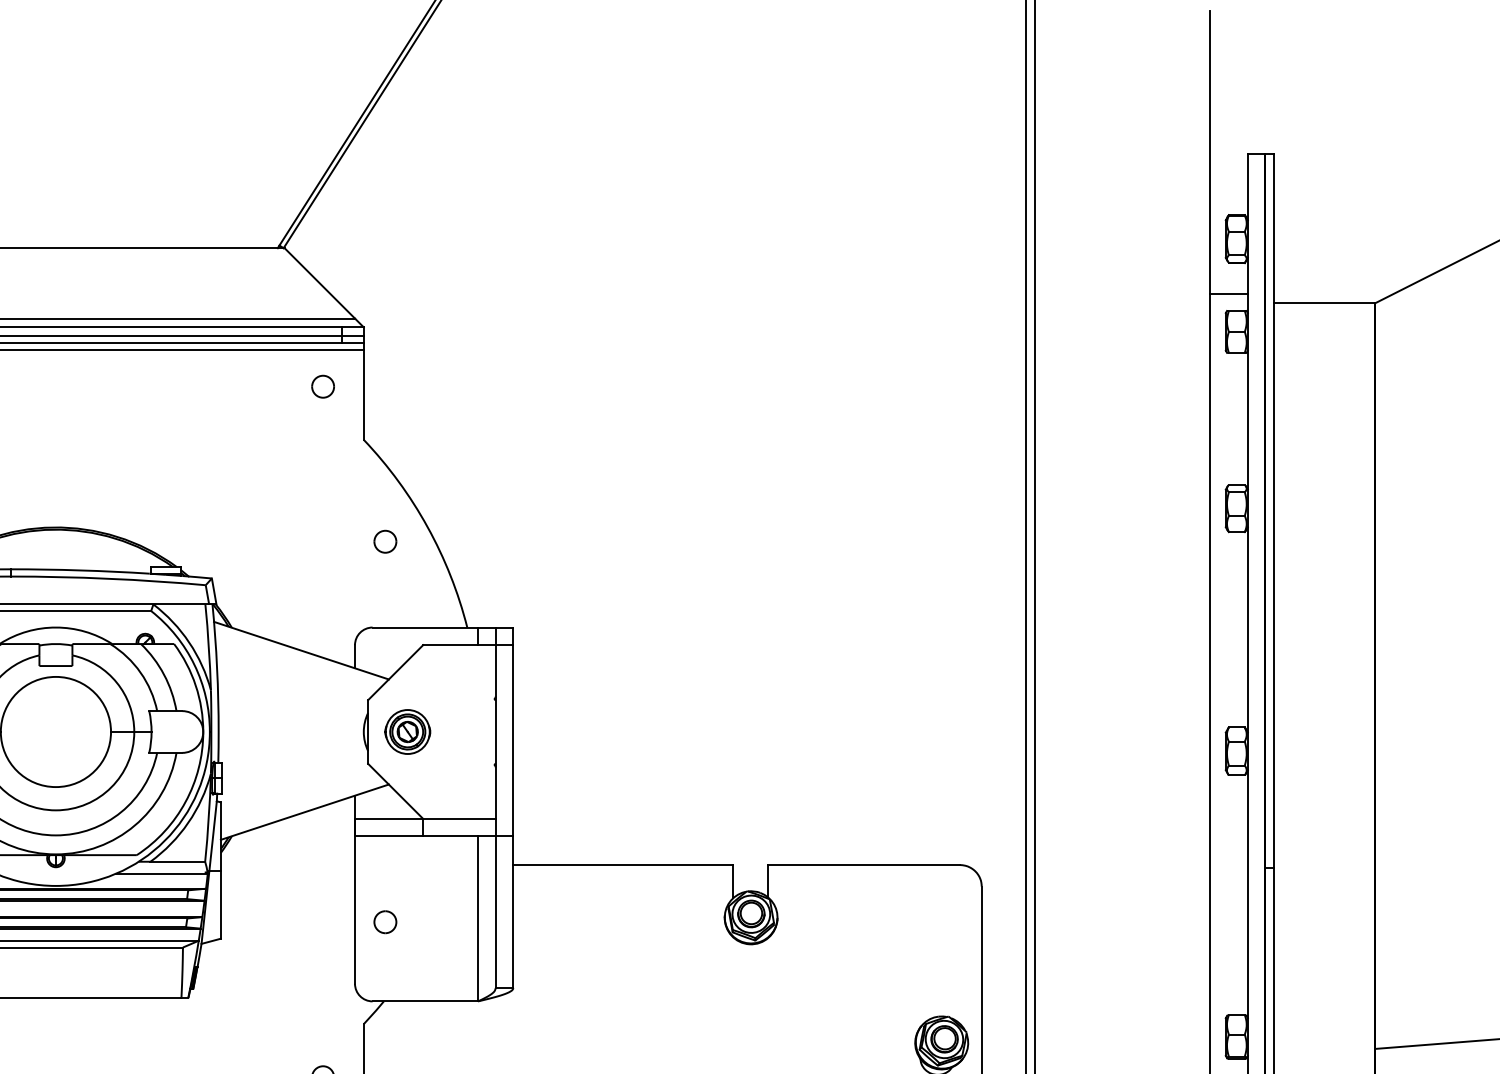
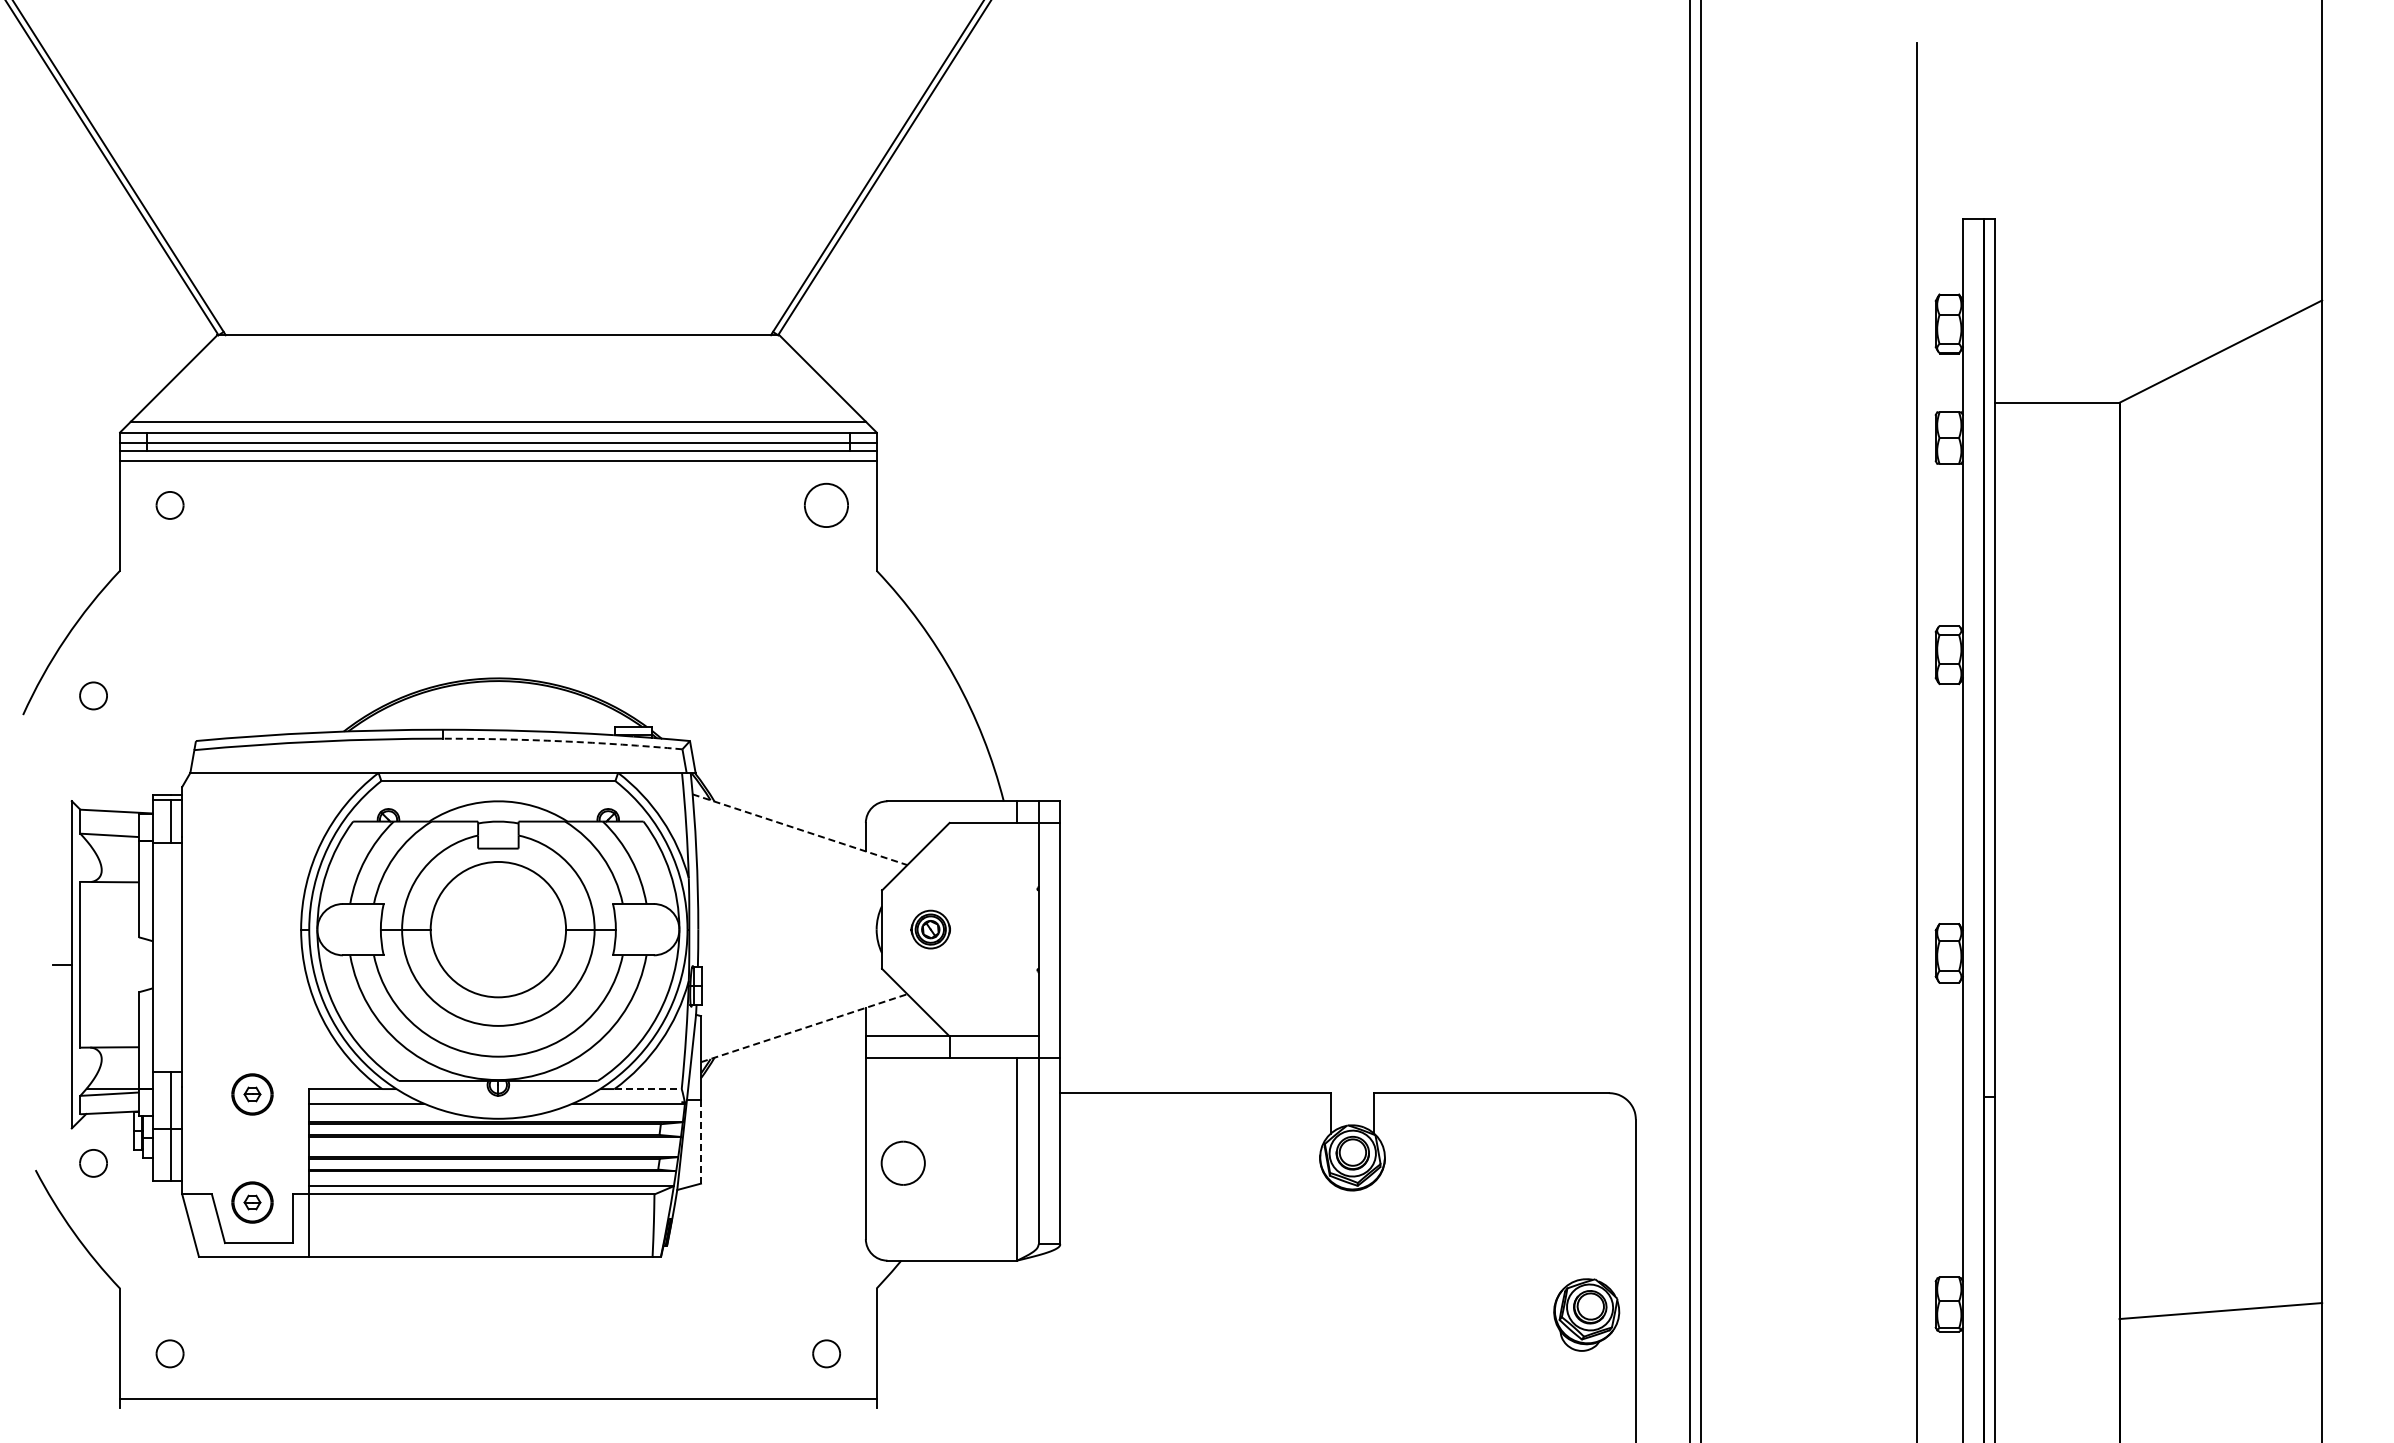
line: (1228, 293) -> (1939, 391), removed
part: (322, 386) -> (826, 505), size x1.6
part: (384, 541) -> (902, 695), removed
arc: (108, 578) -> (562, 741), solid -> dashed
line: (301, 650) -> (800, 829), solid -> dashed
part: (407, 731) -> (930, 929), size x0.7
line: (305, 812) -> (804, 1028), solid -> dashed
line: (178, 862) -> (648, 1089), solid -> dashed
line: (221, 904) -> (701, 1141), solid -> dashed
part: (384, 922) -> (902, 1163), size x1.6

